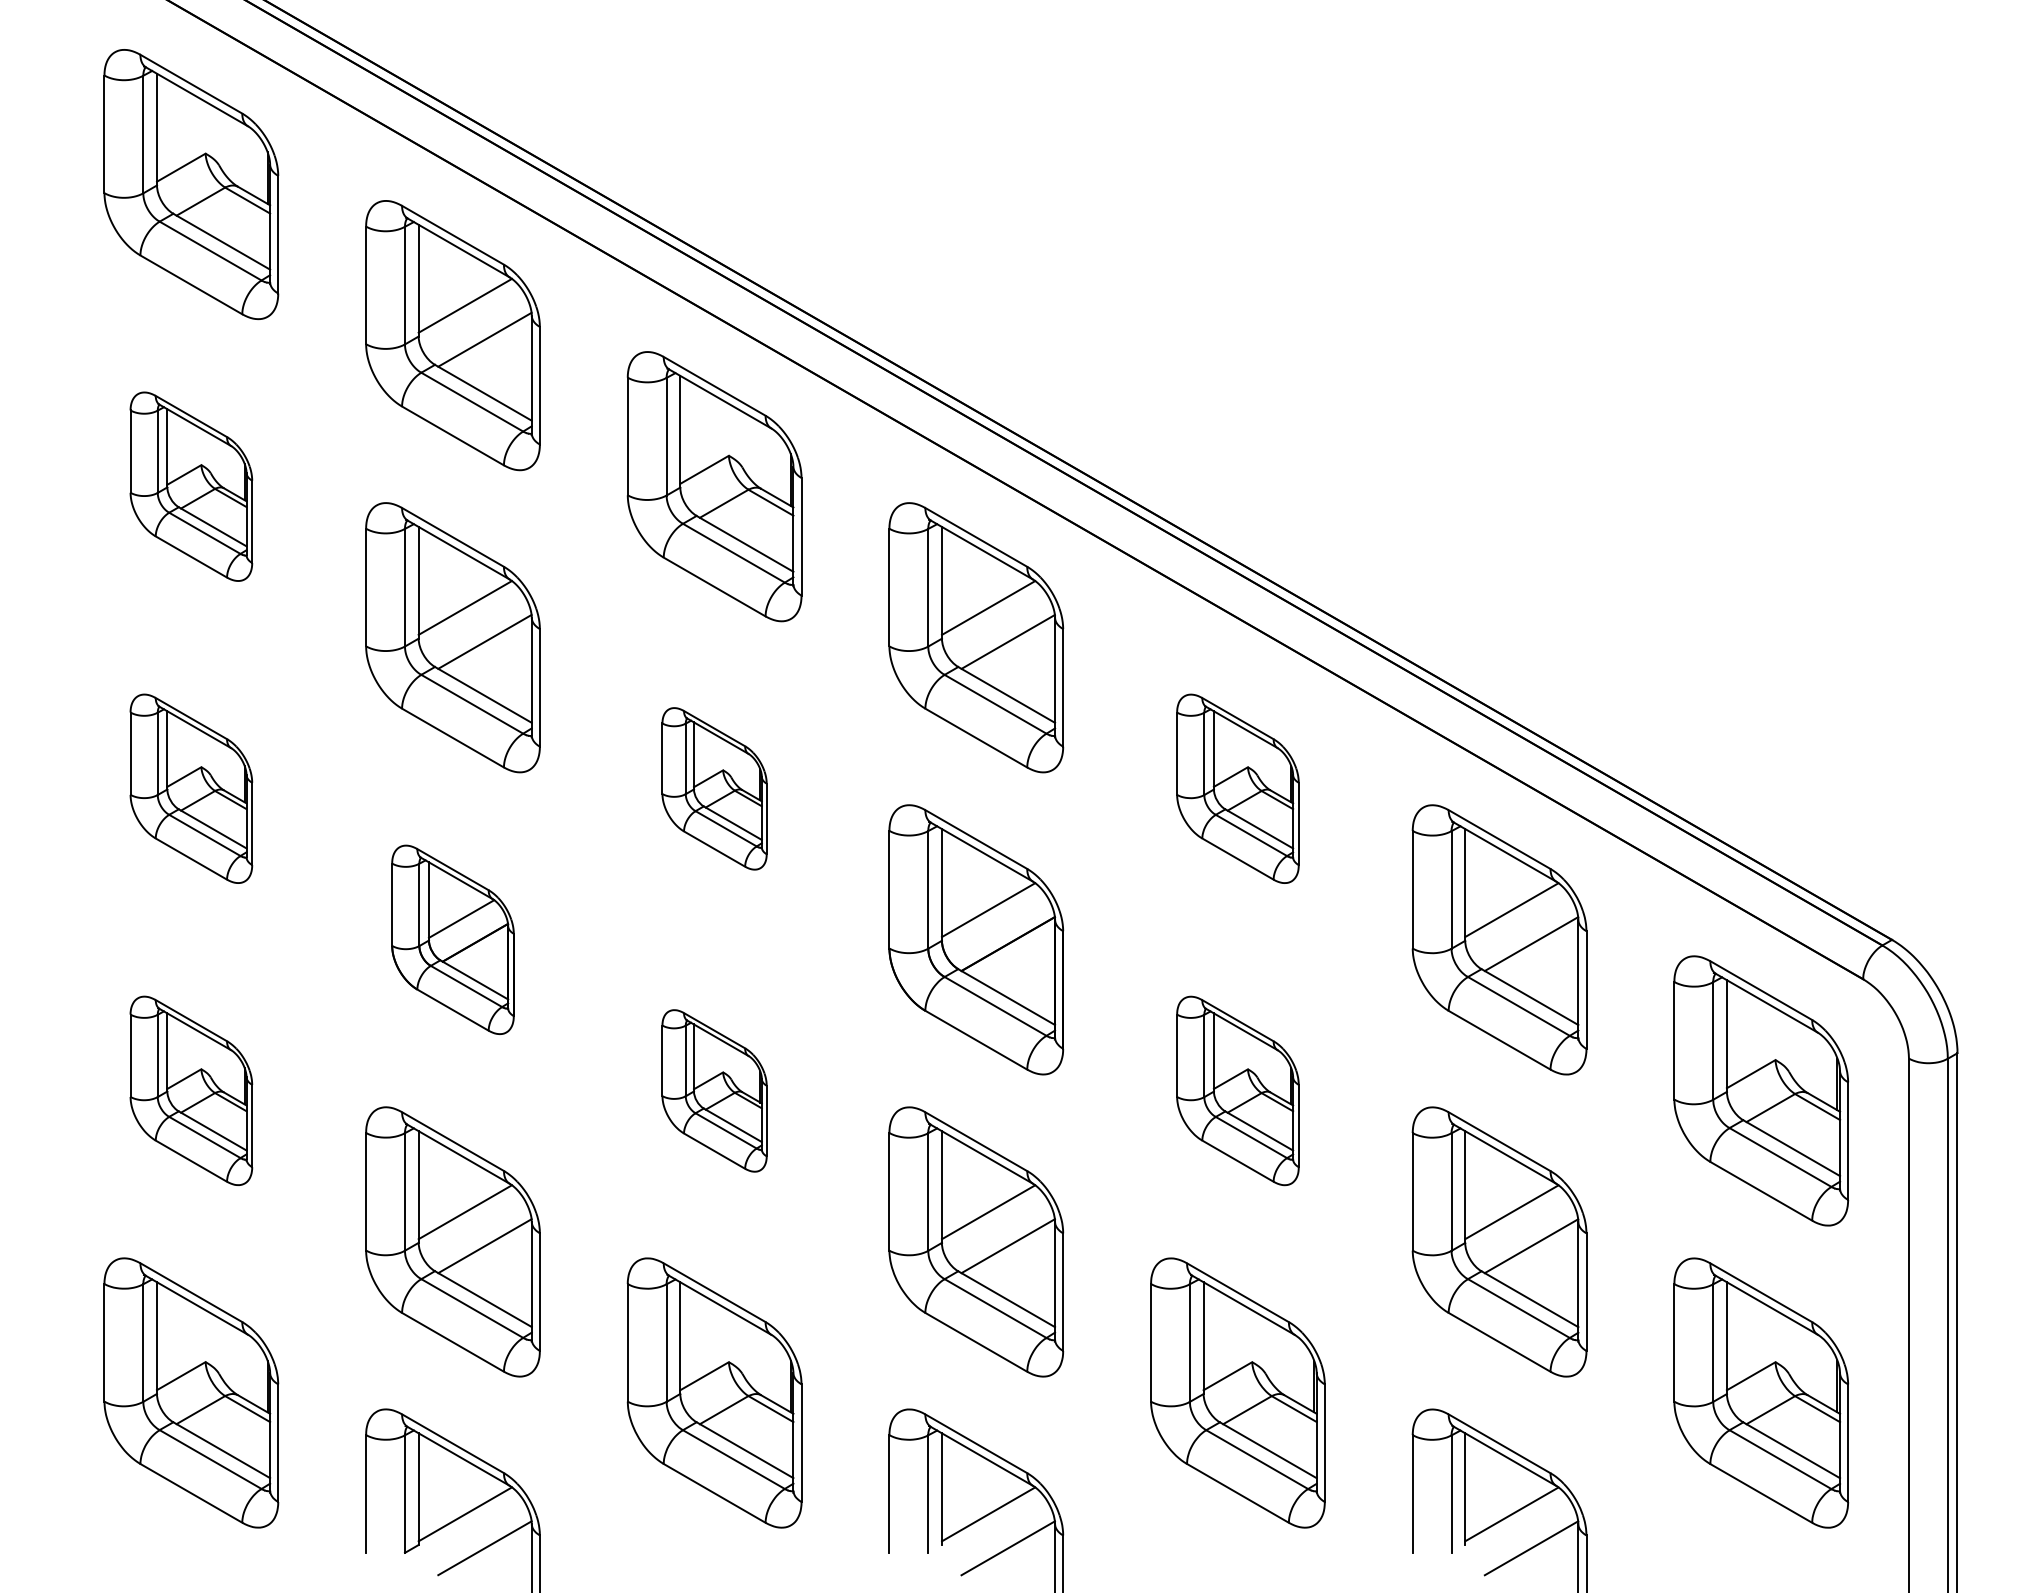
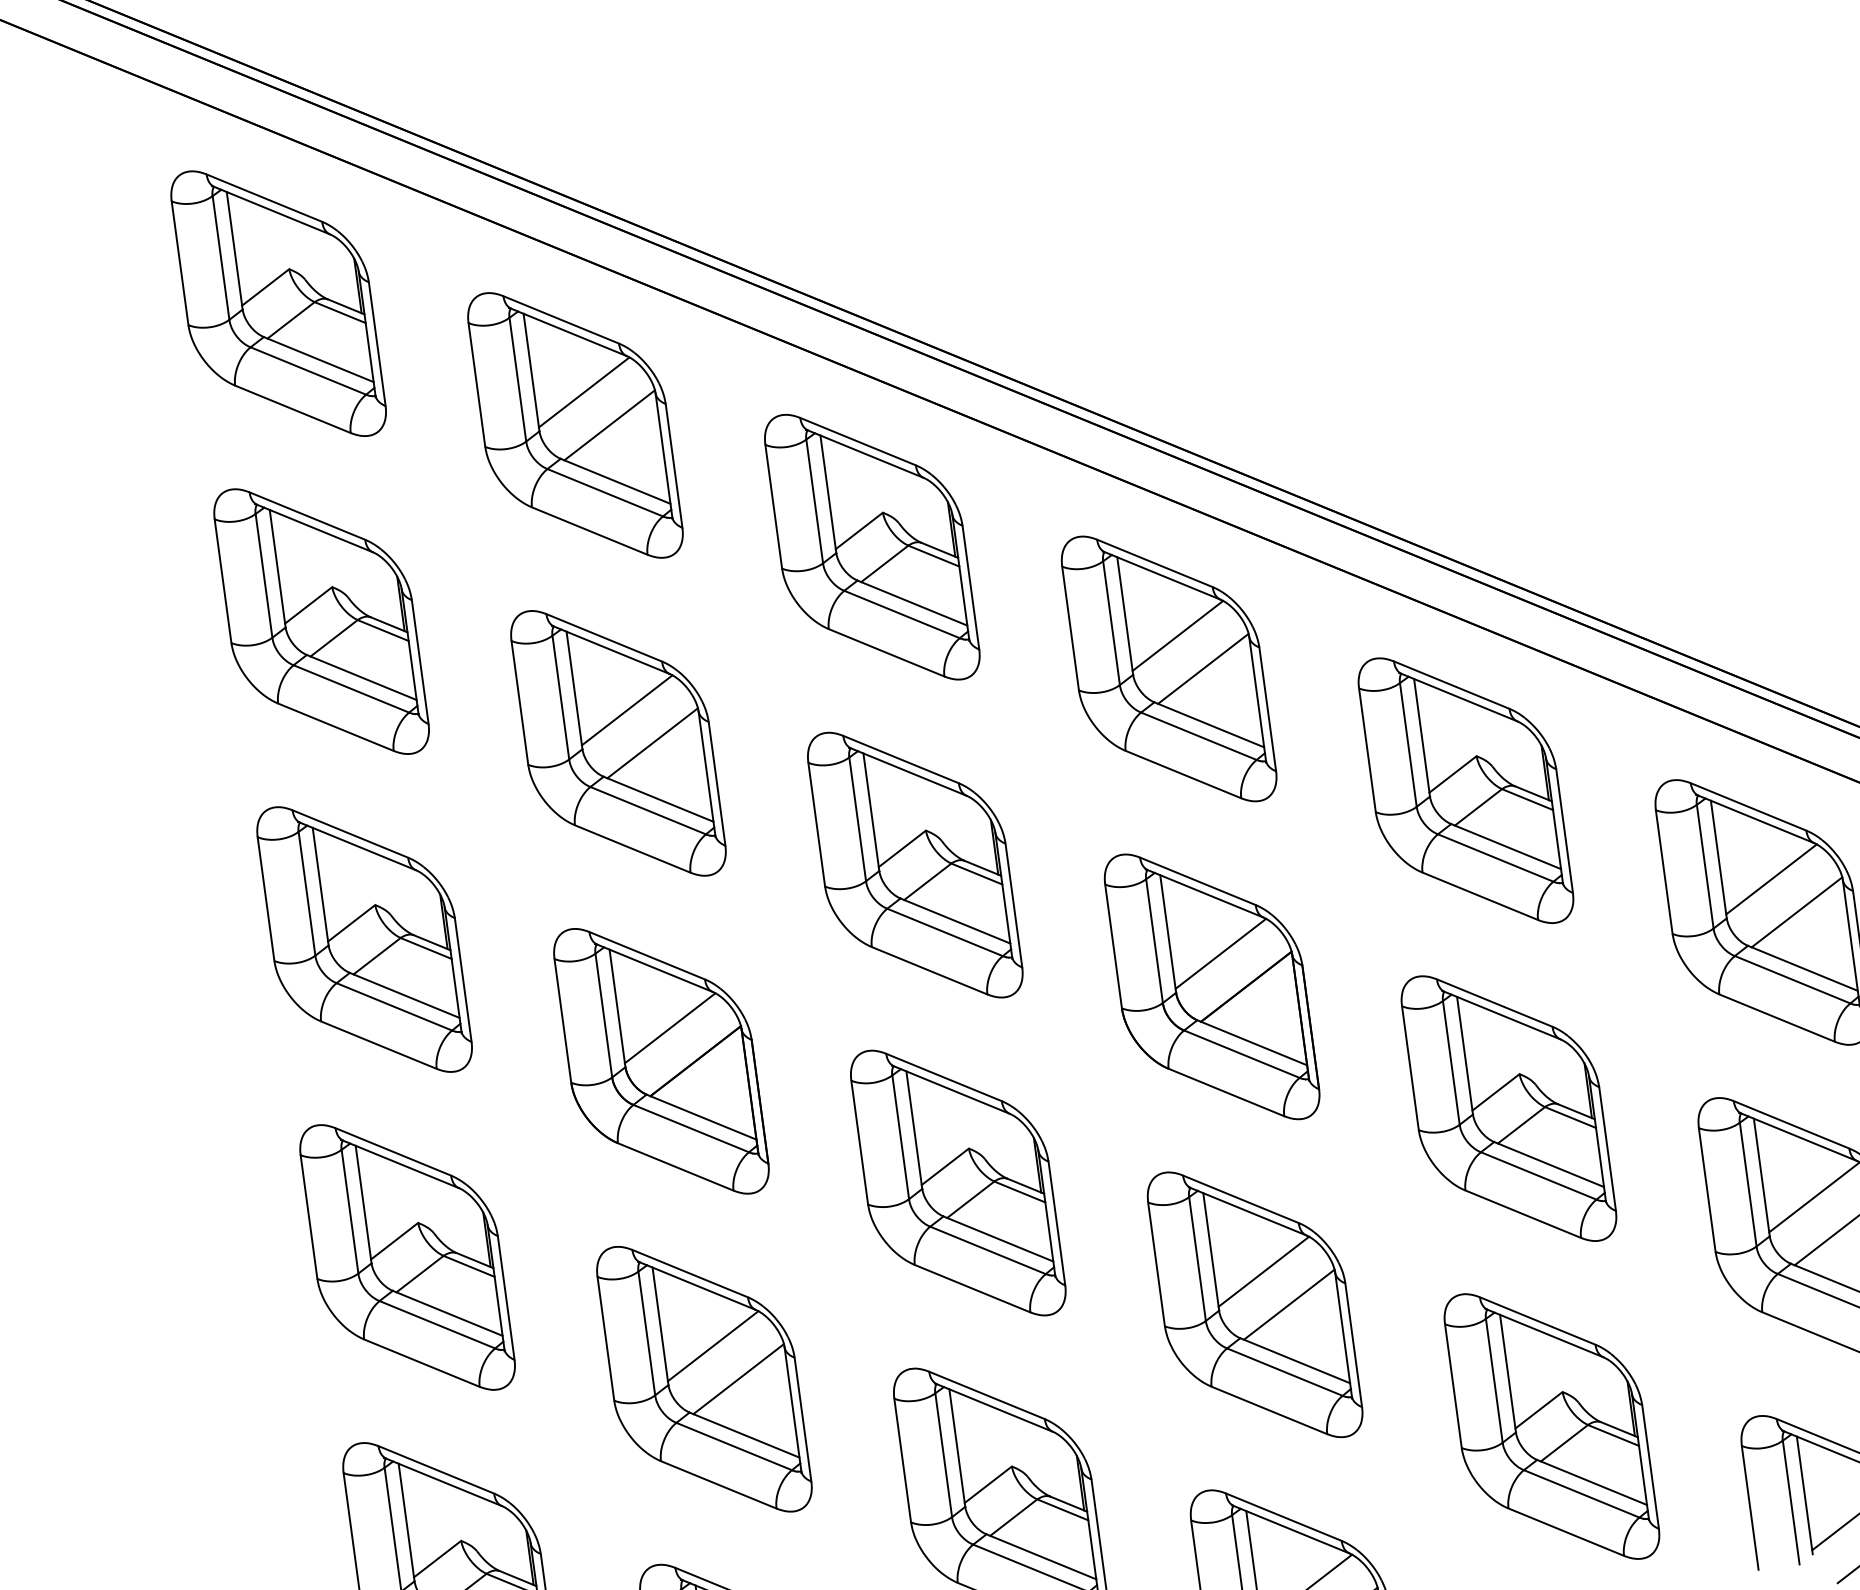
part: (191, 486) -> (321, 621), size x1.43
part: (191, 788) -> (364, 939), size x1.43
part: (714, 788) -> (915, 864), size x1.67
part: (1237, 788) -> (1465, 790), size x1.43
part: (452, 939) -> (660, 1061), size x1.43
part: (191, 1090) -> (407, 1257), size x1.43
part: (714, 1090) -> (958, 1182), size x1.67
part: (1237, 1090) -> (1508, 1108), size x1.43

